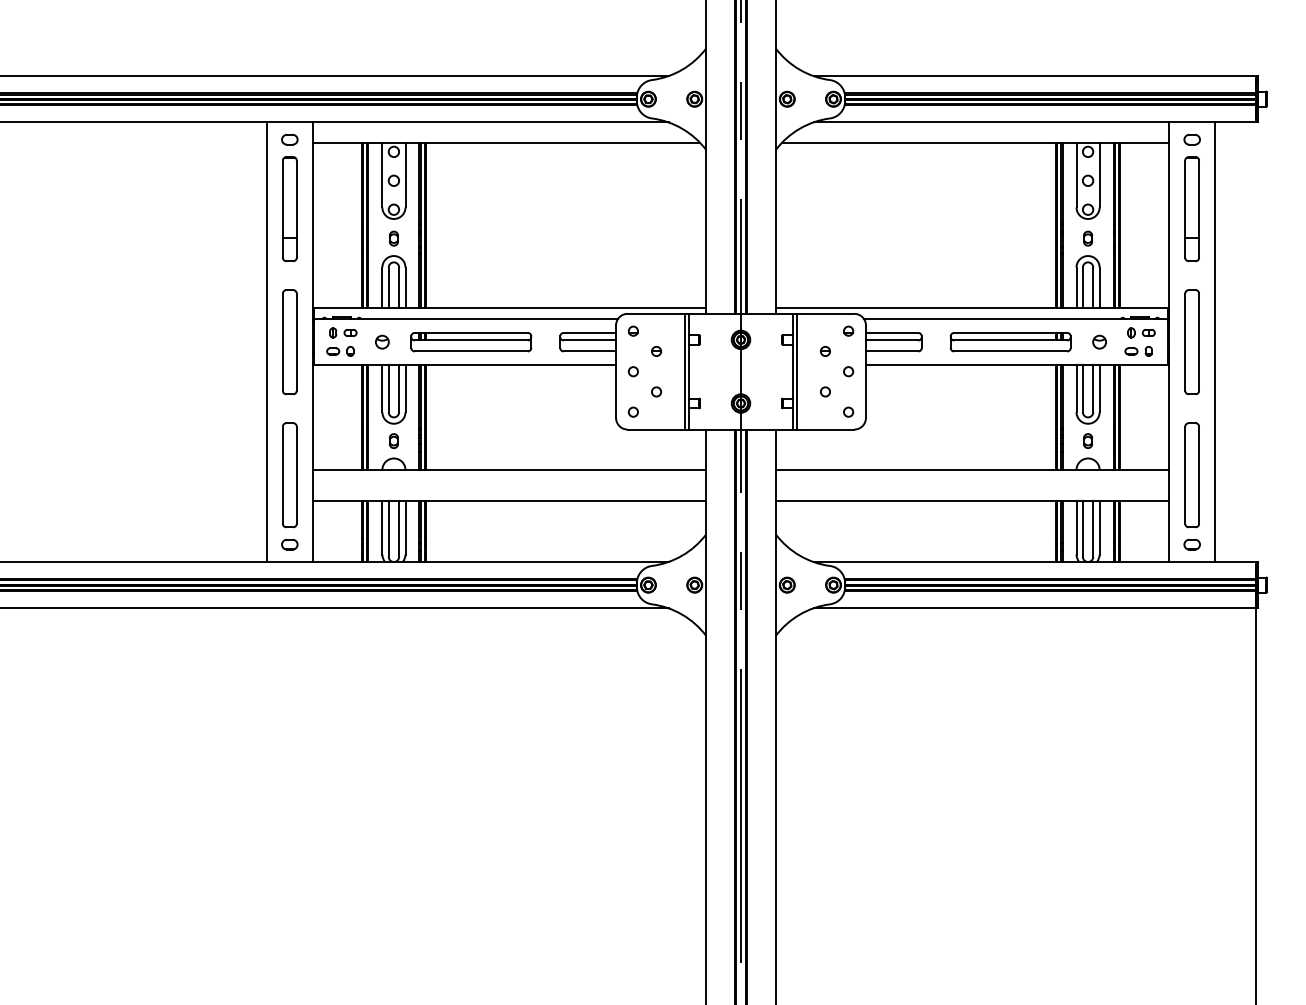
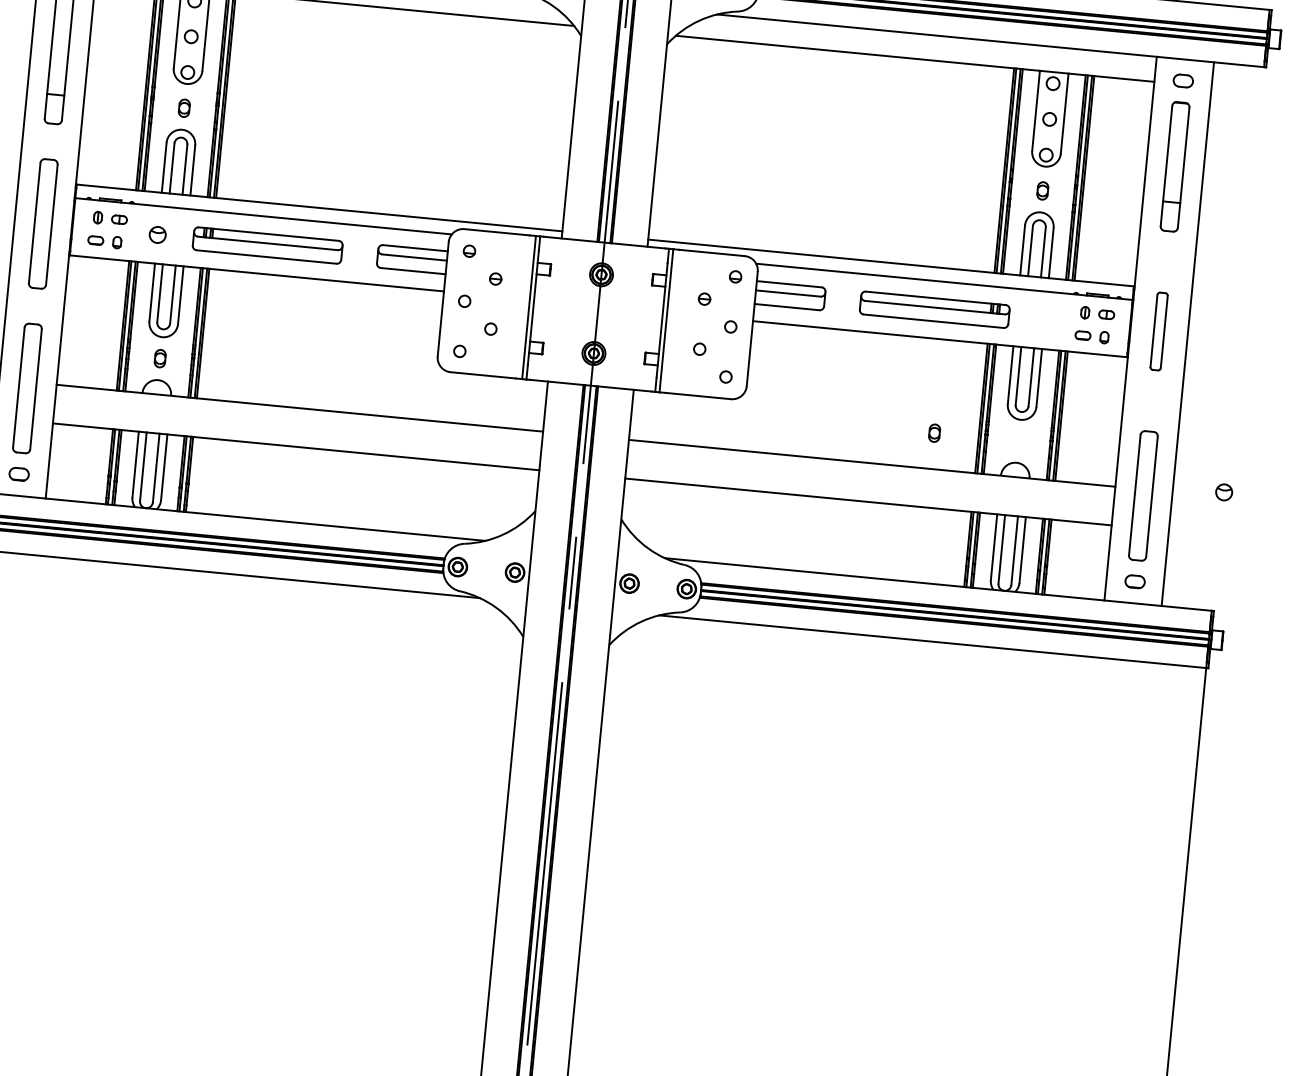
part: (1099, 341) -> (1224, 491), moved
part: (1191, 342) -> (1158, 331), size x0.6
part: (1088, 440) -> (935, 432), moved

